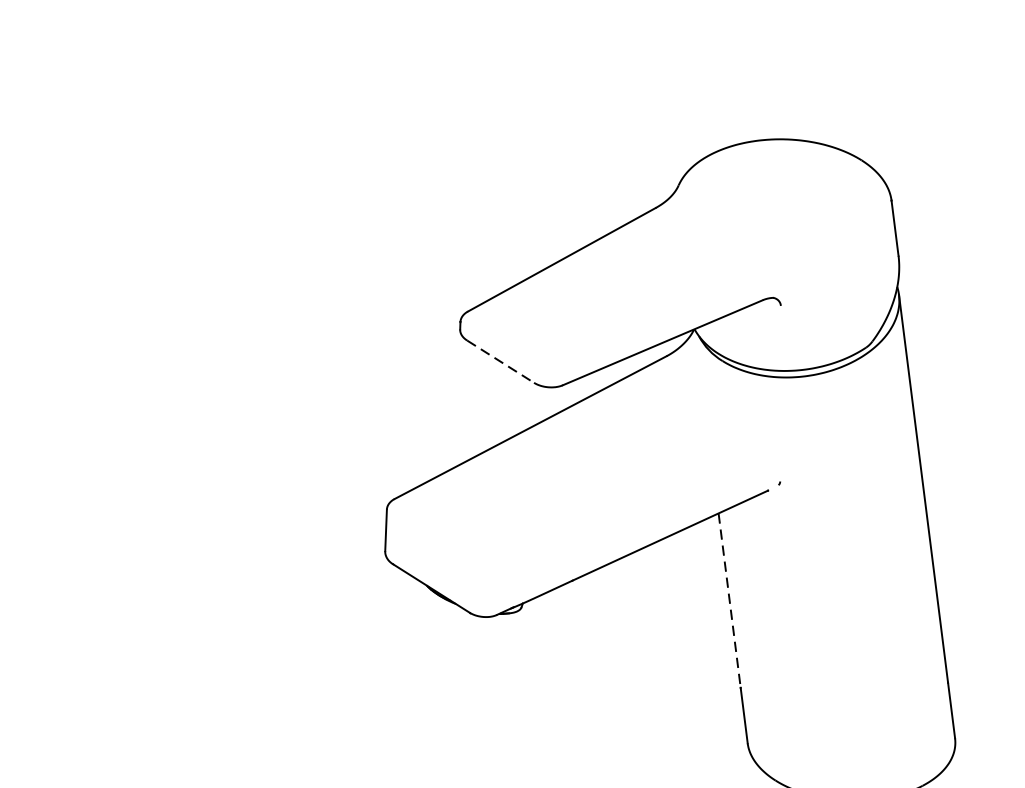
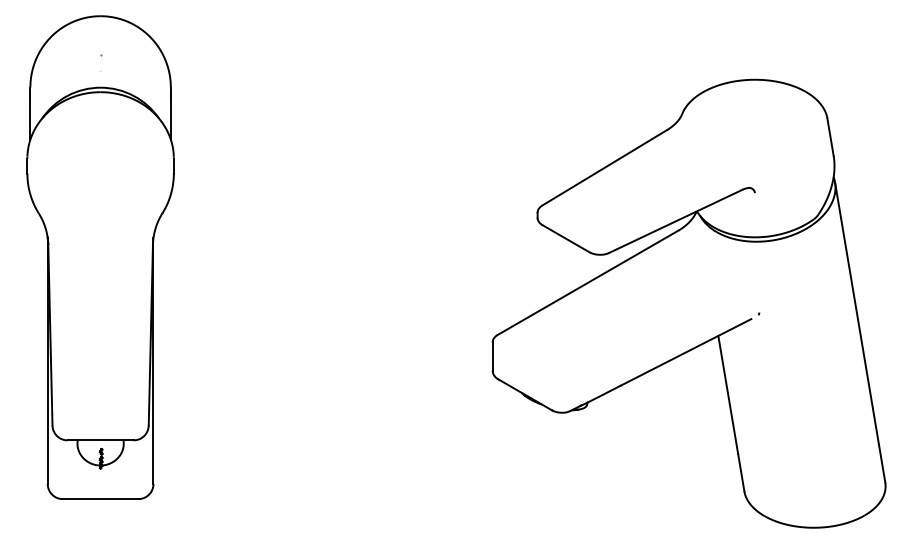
line: (499, 361) -> (565, 238), dashed -> solid
line: (730, 600) -> (728, 394), dashed -> solid

